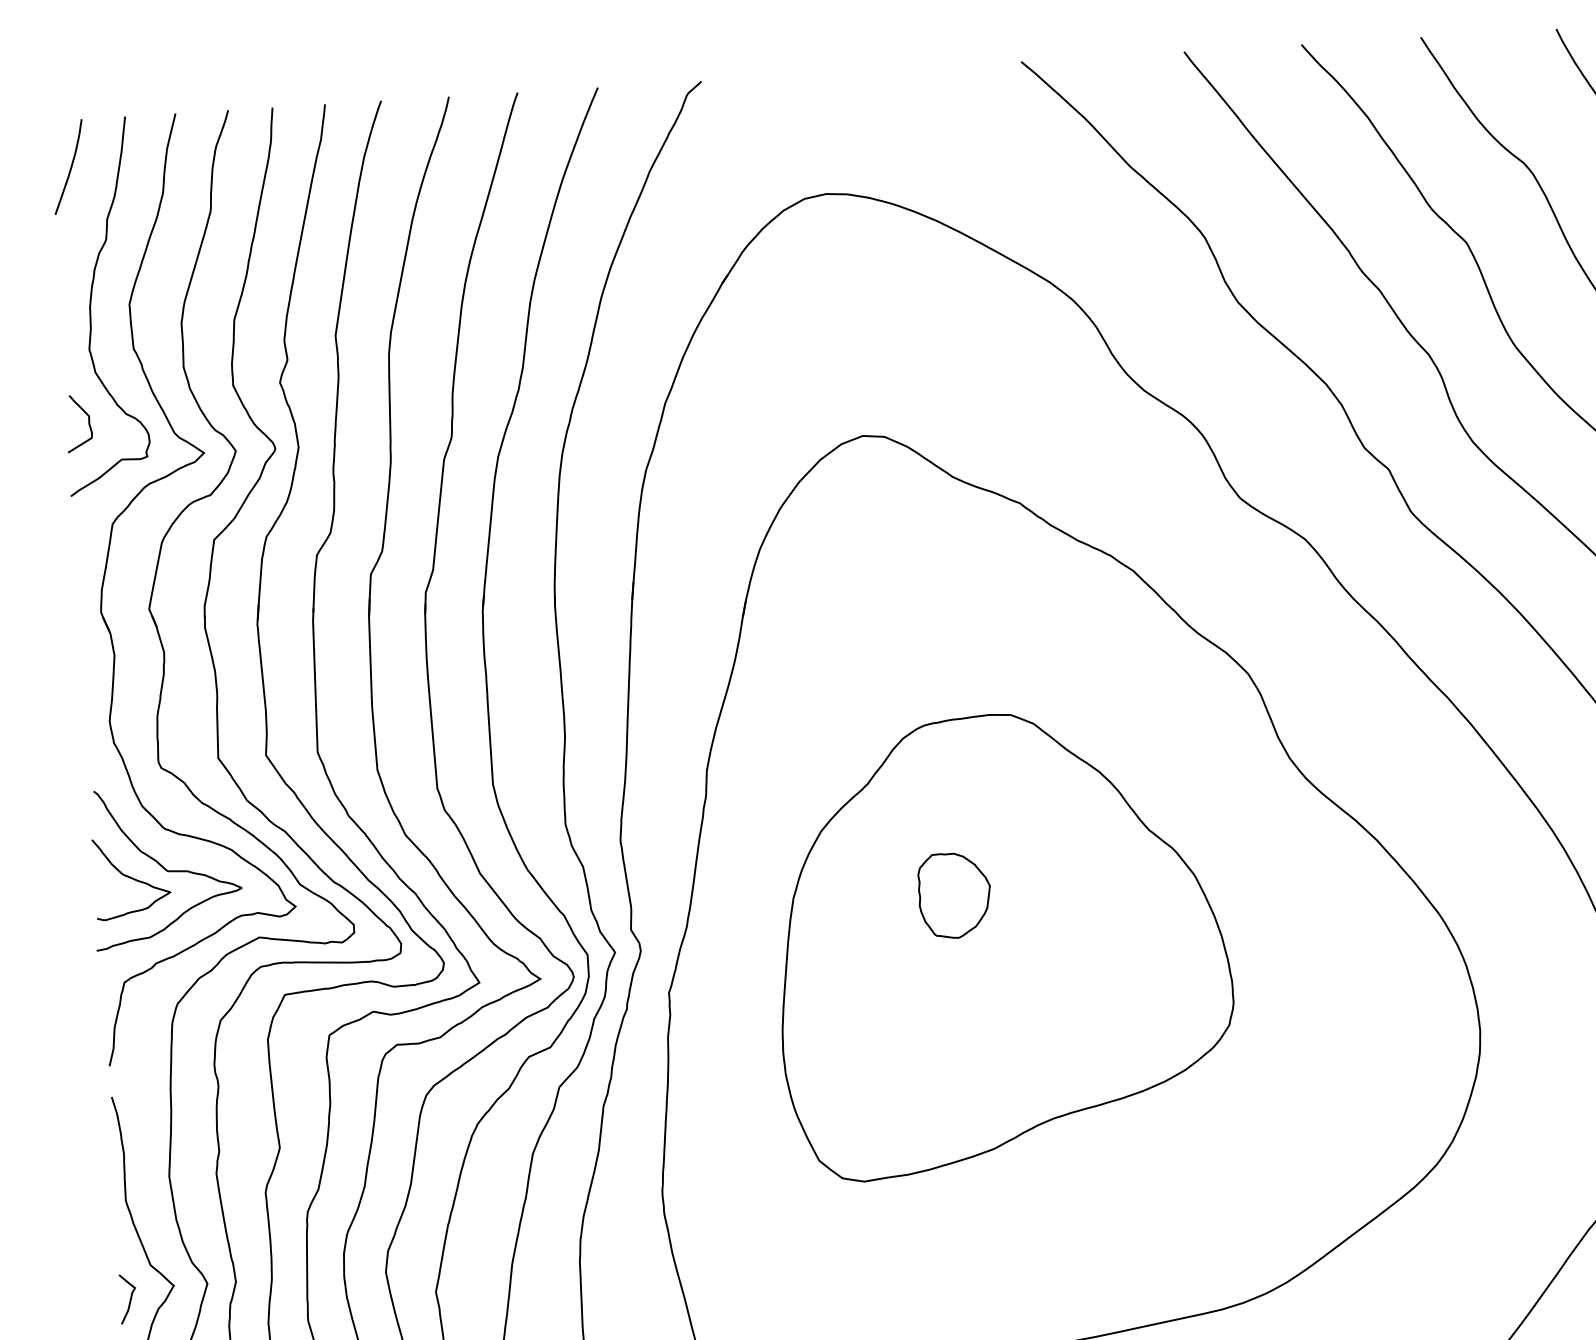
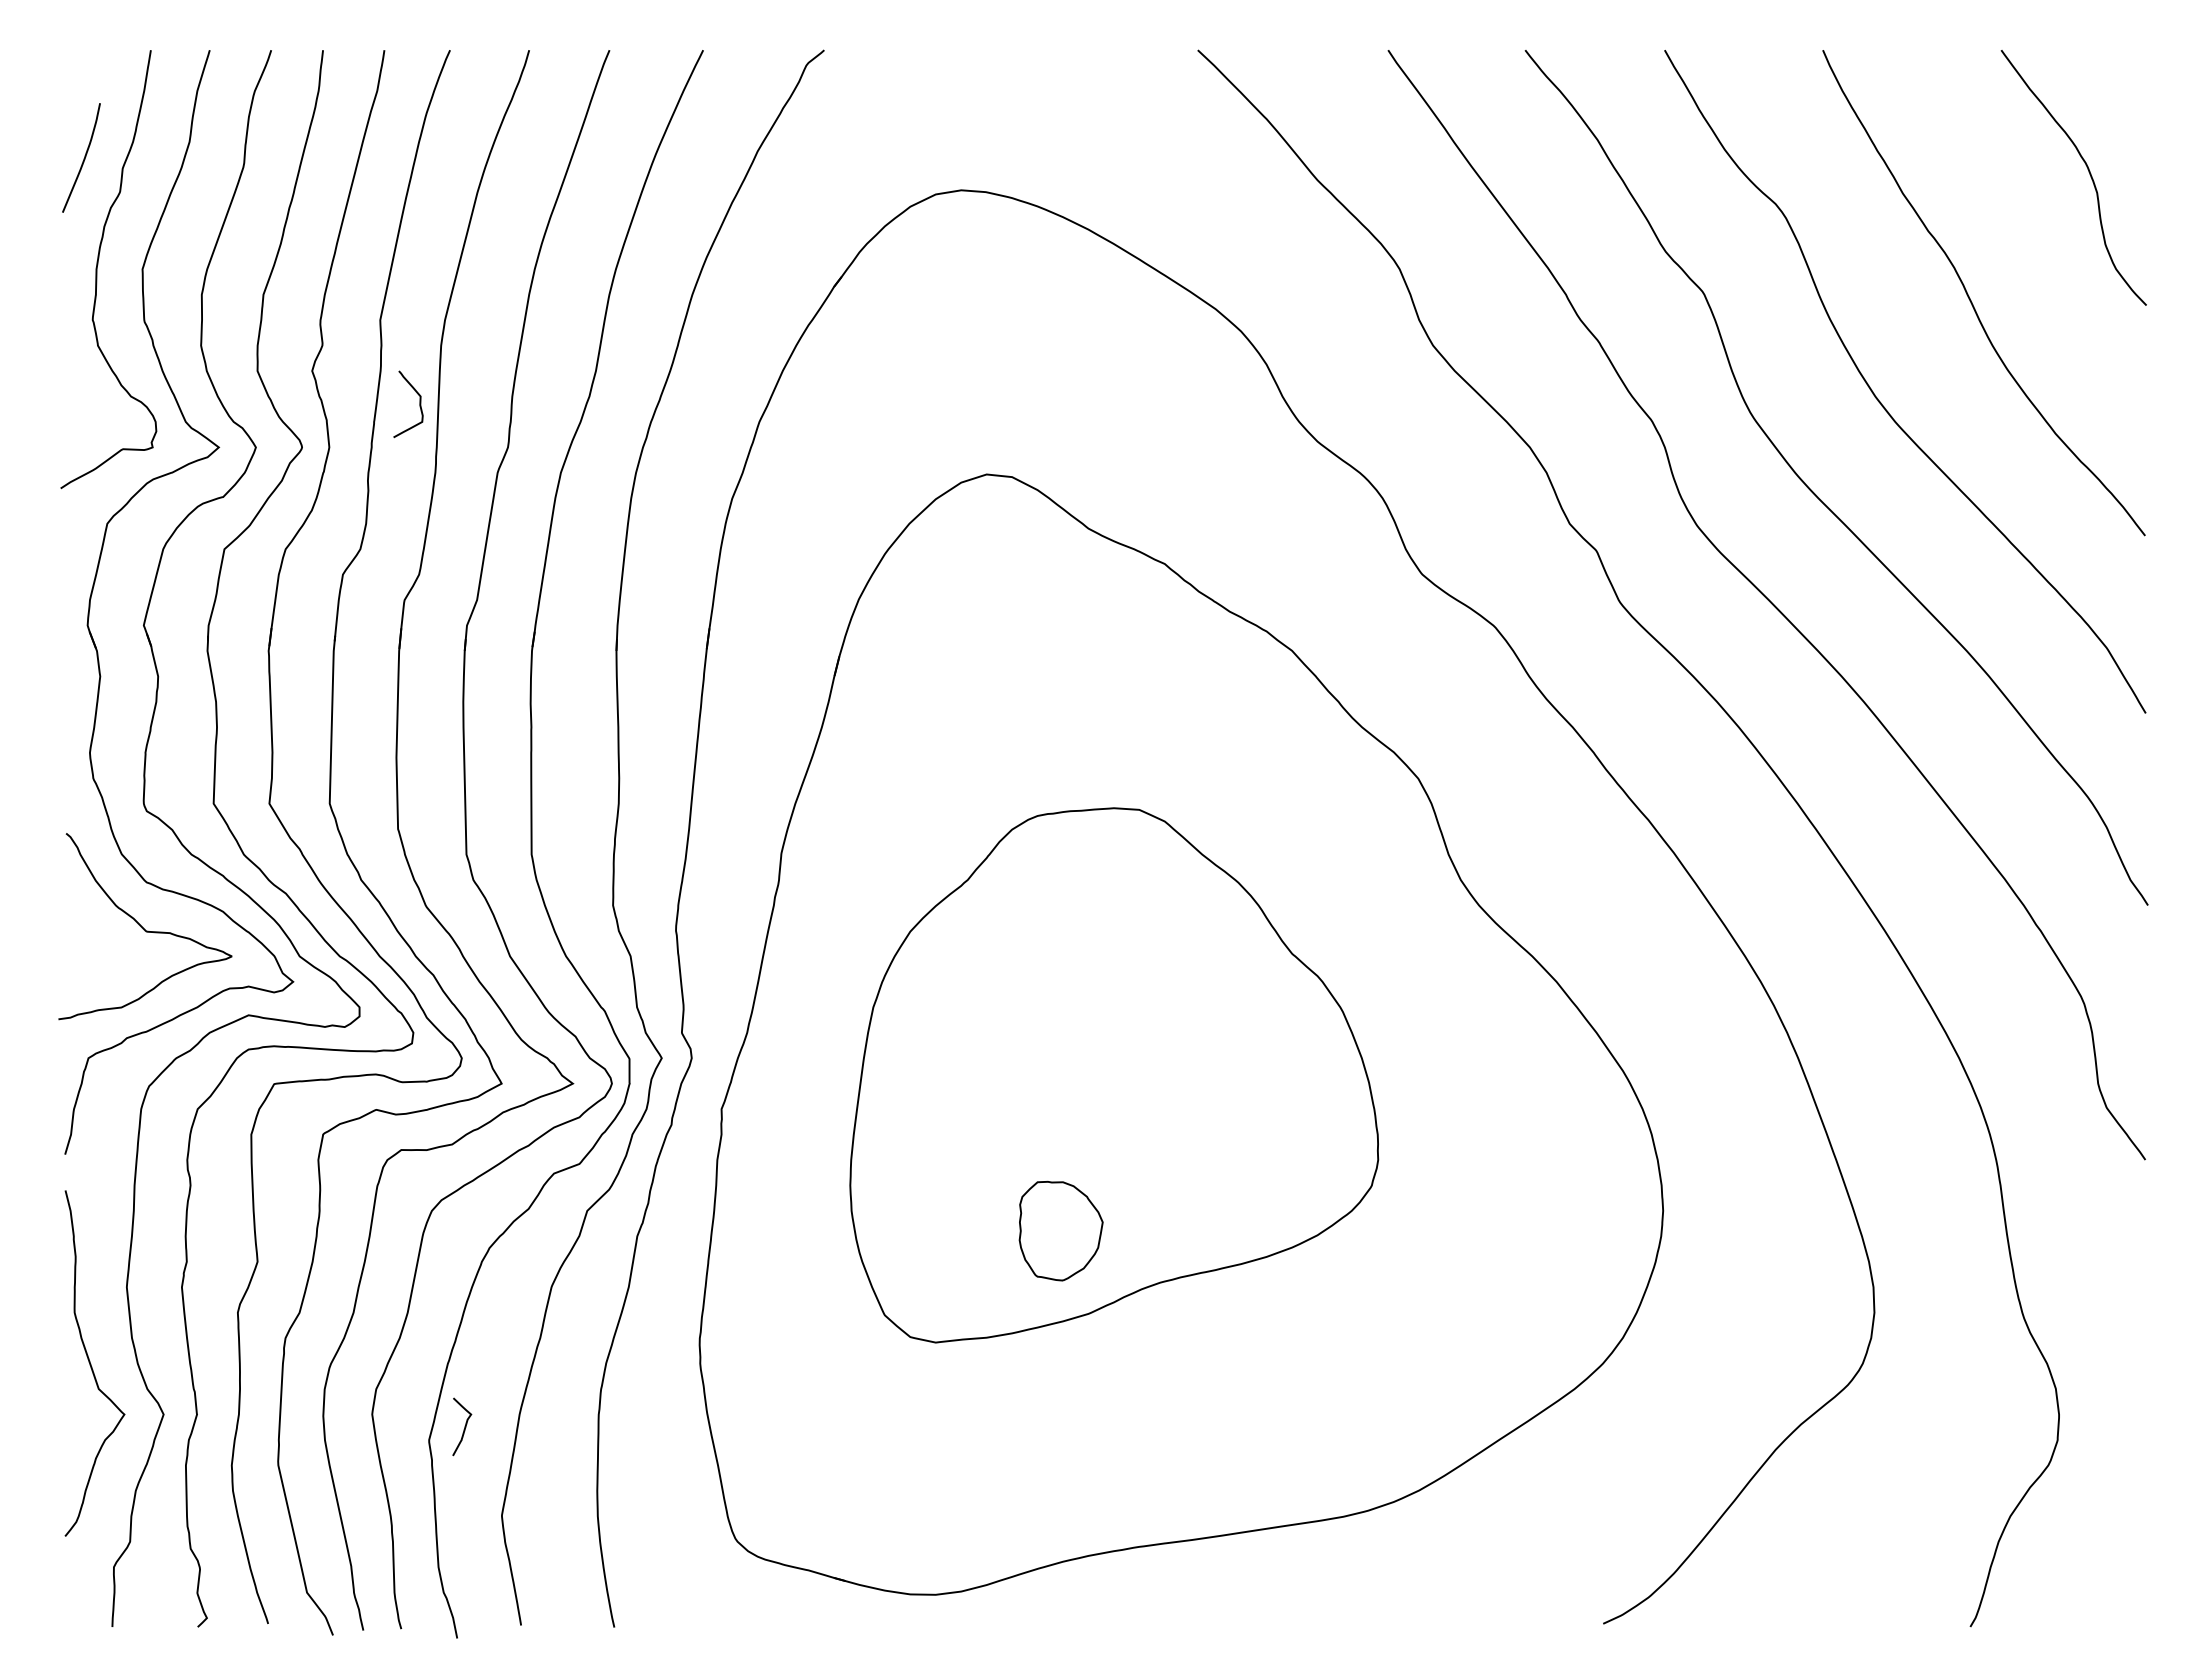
curve: (70, 167) -> (83, 158), moved
curve: (88, 423) -> (419, 404), moved
curve: (131, 878) -> (104, 937), removed
part: (954, 895) -> (1060, 1230), moved
curve: (130, 1298) -> (464, 1426), moved

